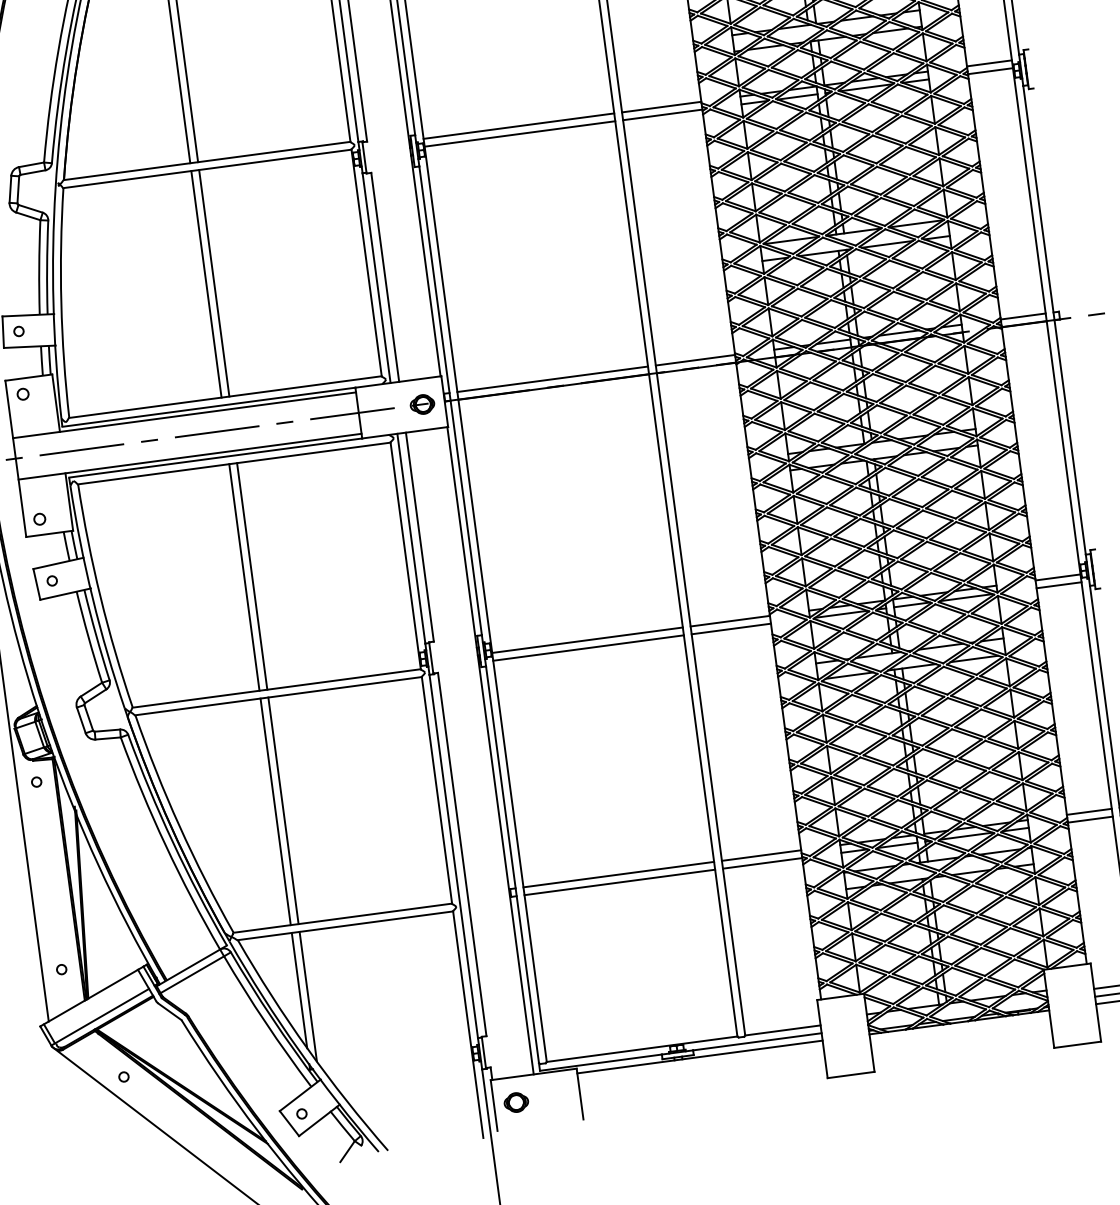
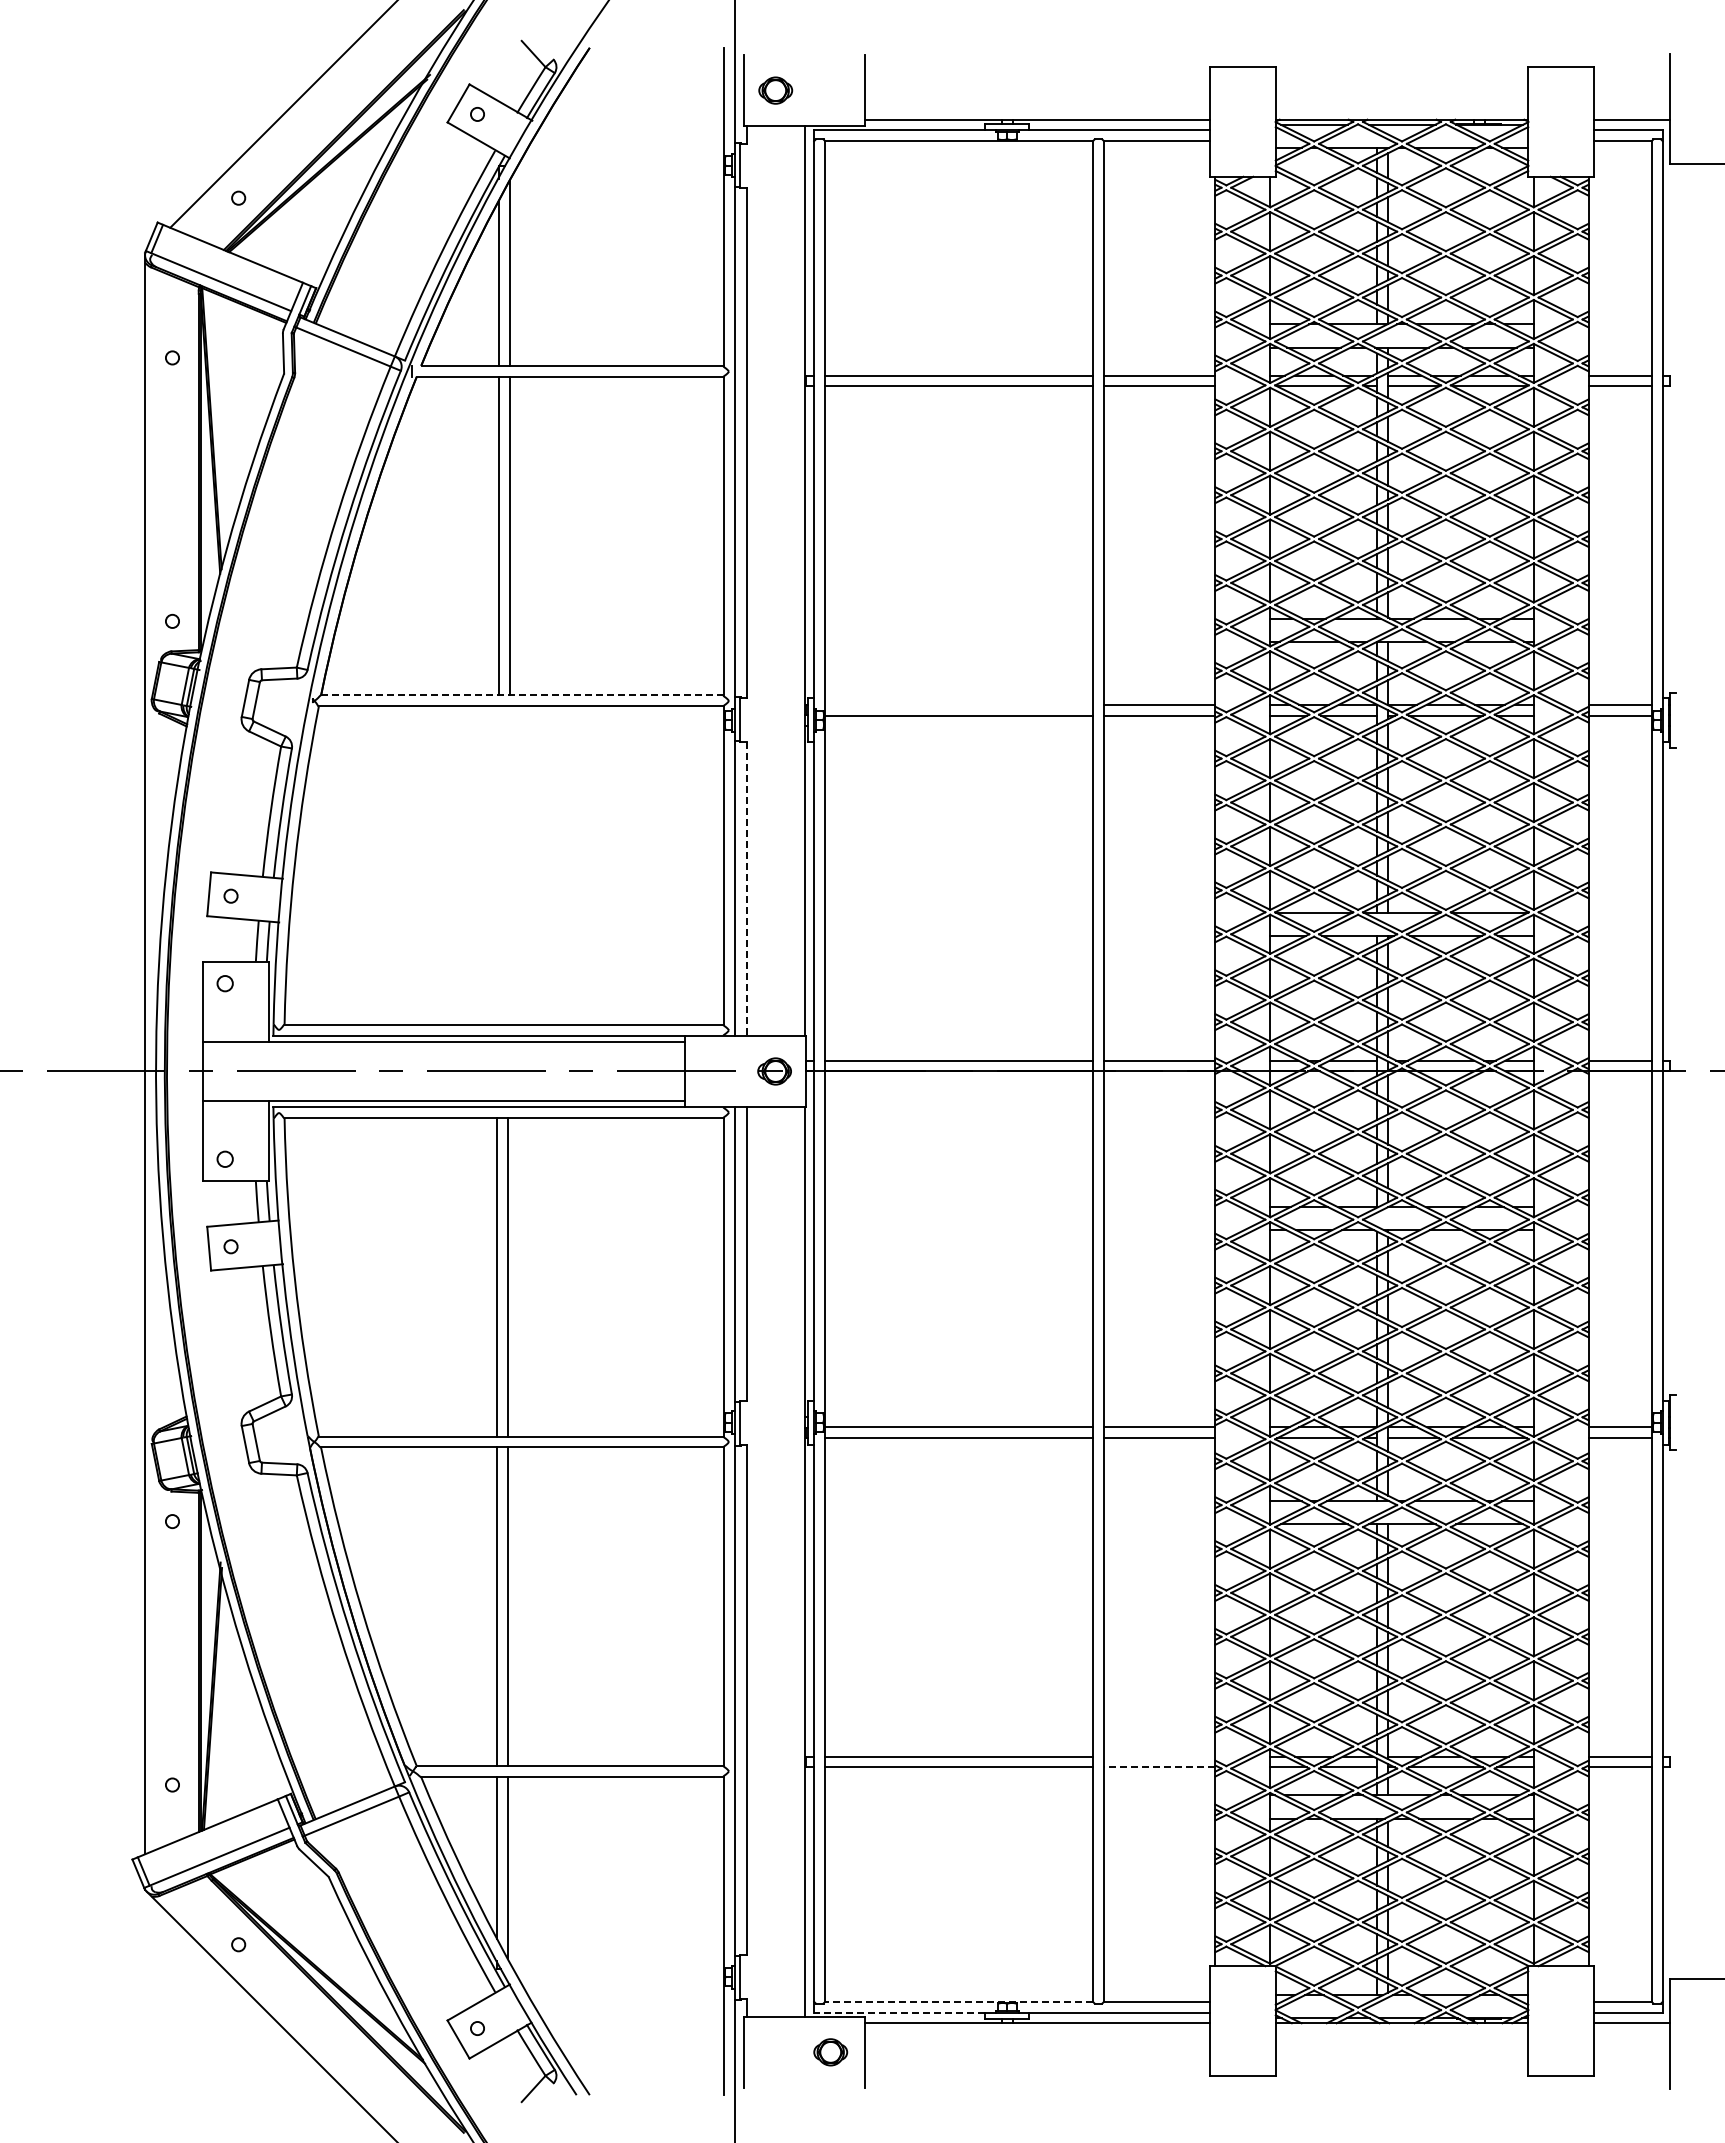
line: (519, 125) -> (959, 704), removed
line: (206, 161) -> (521, 695), solid -> dashed
line: (385, 277) -> (746, 888), solid -> dashed
line: (214, 283) -> (509, 865), removed
line: (206, 284) -> (498, 865), removed
line: (761, 855) -> (1159, 1756), removed
line: (762, 863) -> (1159, 1767), solid -> dashed
line: (642, 1048) -> (959, 2001), solid -> dashed
line: (600, 1062) -> (899, 2012), solid -> dashed
part: (516, 1102) -> (830, 2052), moved

